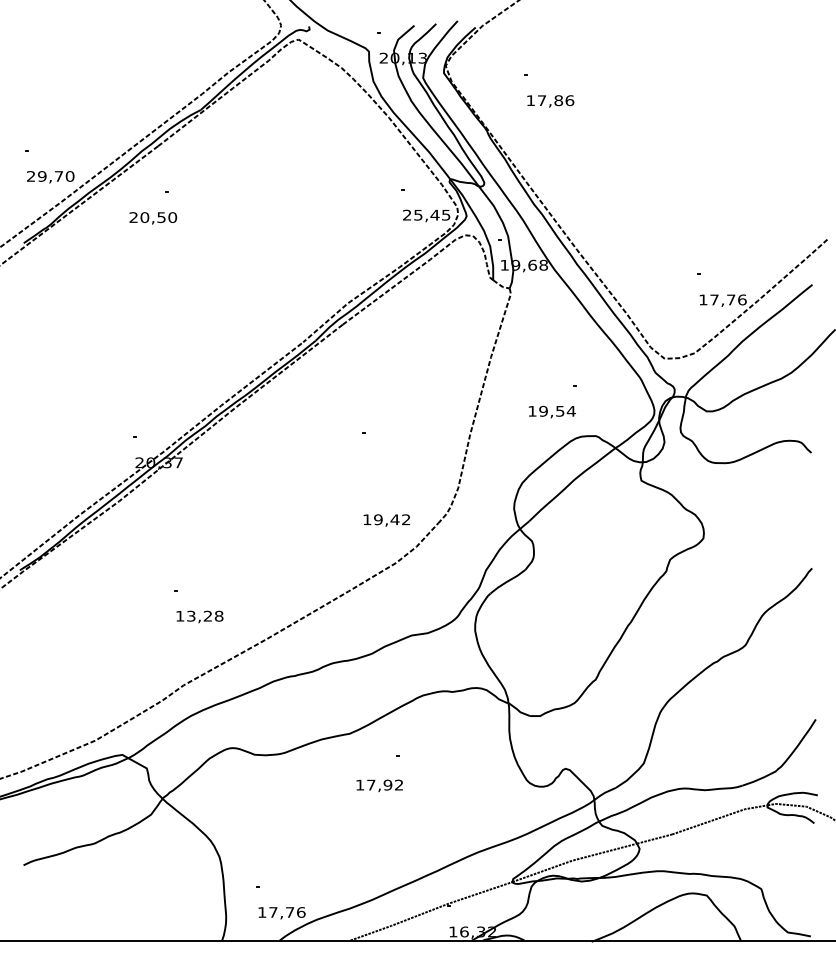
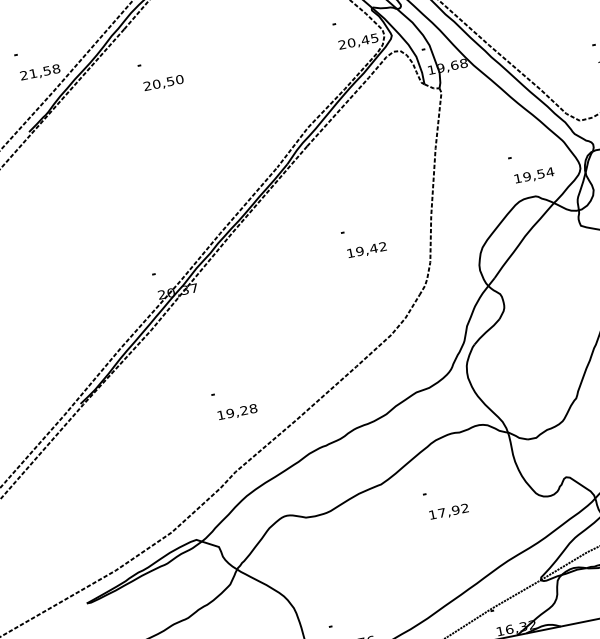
text: (55, 176) -> (44, 71), 29,70 -> 21,58
text: (418, 214) -> (351, 42), 25,45 -> 20,45
text: (153, 218) -> (164, 83), moved
text: (551, 411) -> (533, 175), moved
text: (386, 520) -> (366, 250), moved
text: (191, 615) -> (230, 412), 13,28 -> 19,28
text: (379, 785) -> (448, 511), moved

